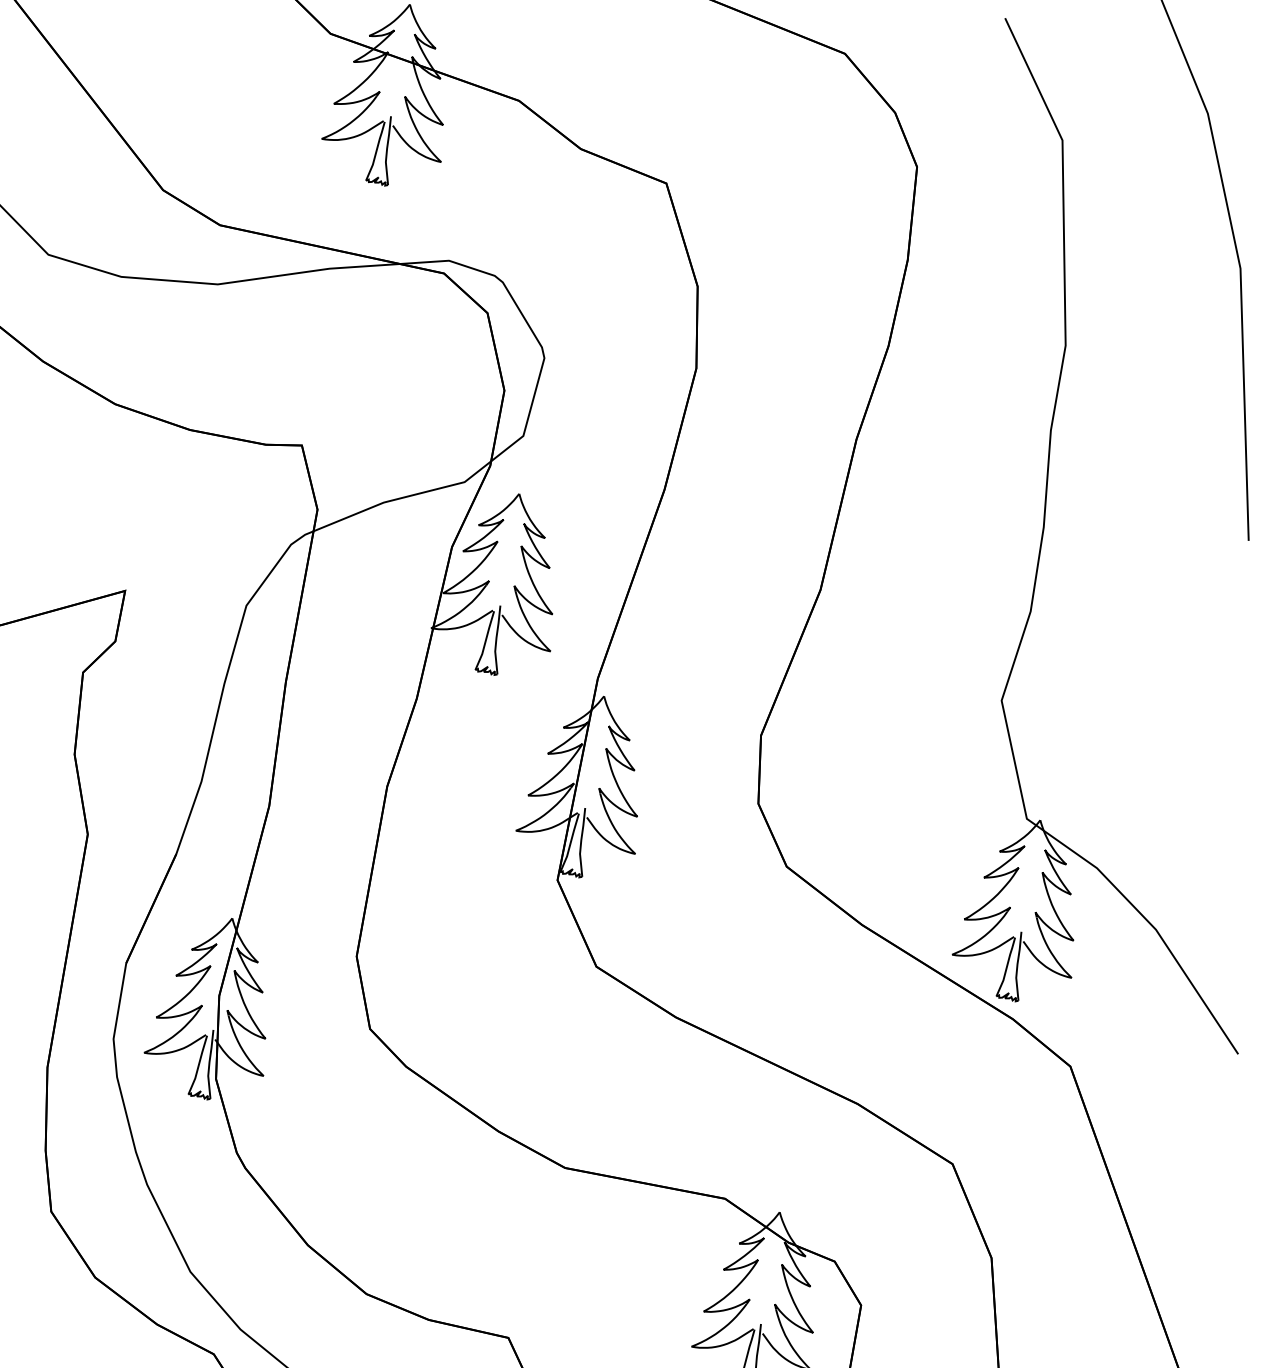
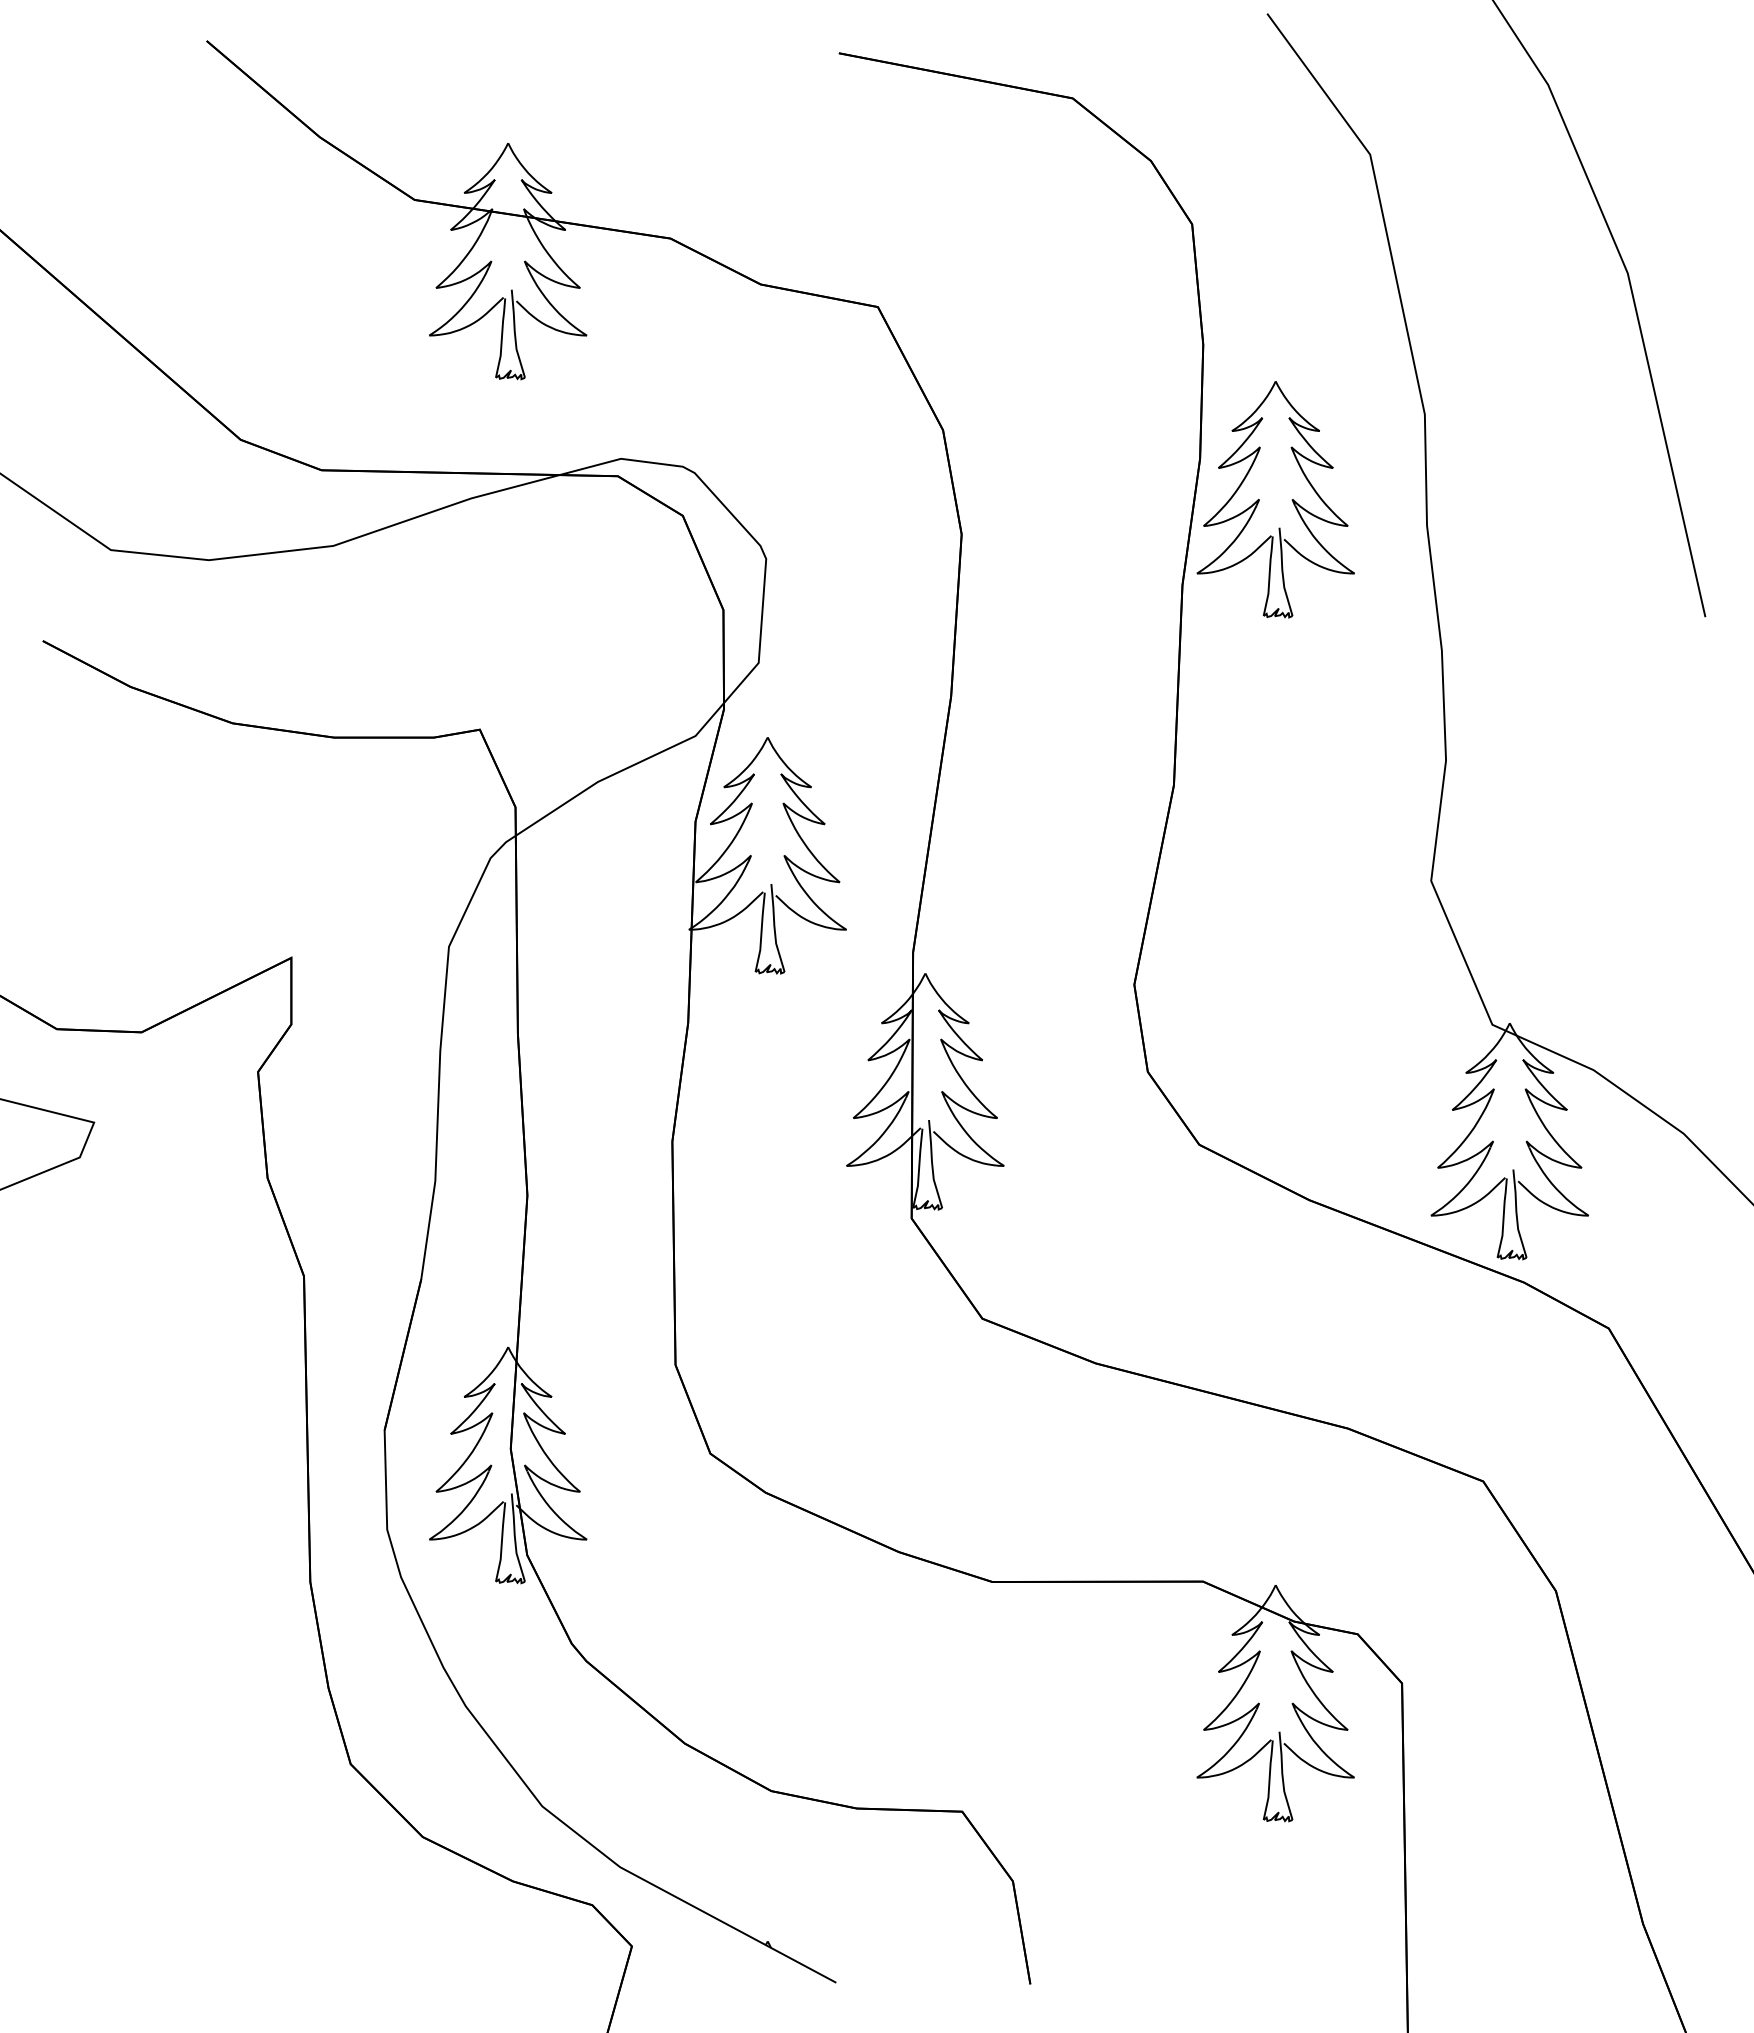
part: (927, 385) -> (1259, 499), added

